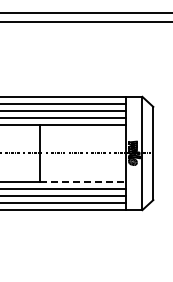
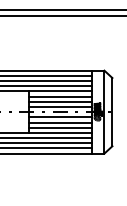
line: (82, 132) -> (60, 96), added
line: (82, 139) -> (60, 101), added
line: (82, 146) -> (60, 107), added
line: (82, 160) -> (60, 117), added
line: (82, 167) -> (60, 122), added
line: (82, 174) -> (60, 127), added
line: (83, 181) -> (61, 132), dashed -> solid

